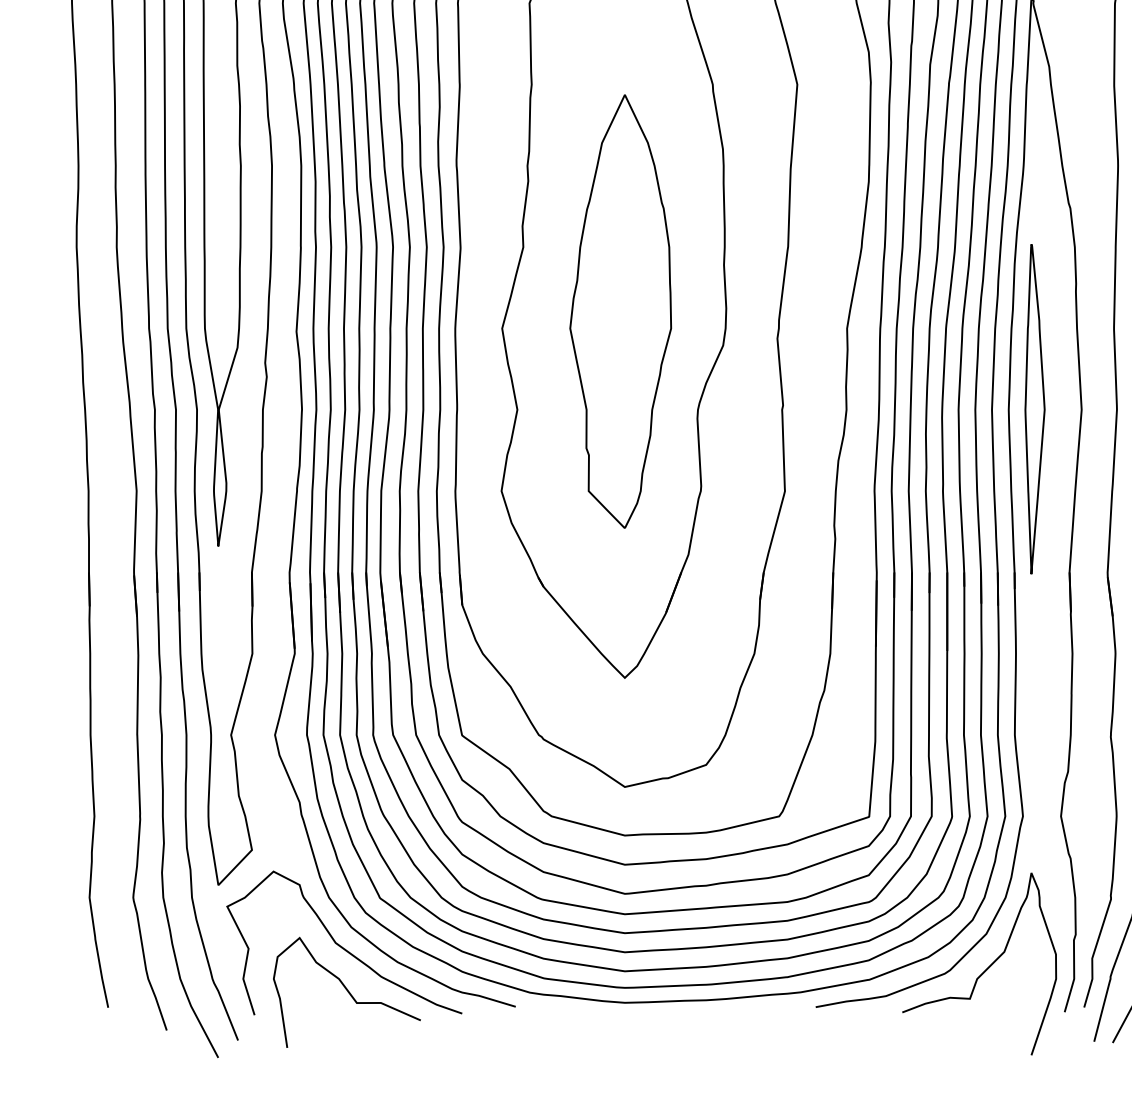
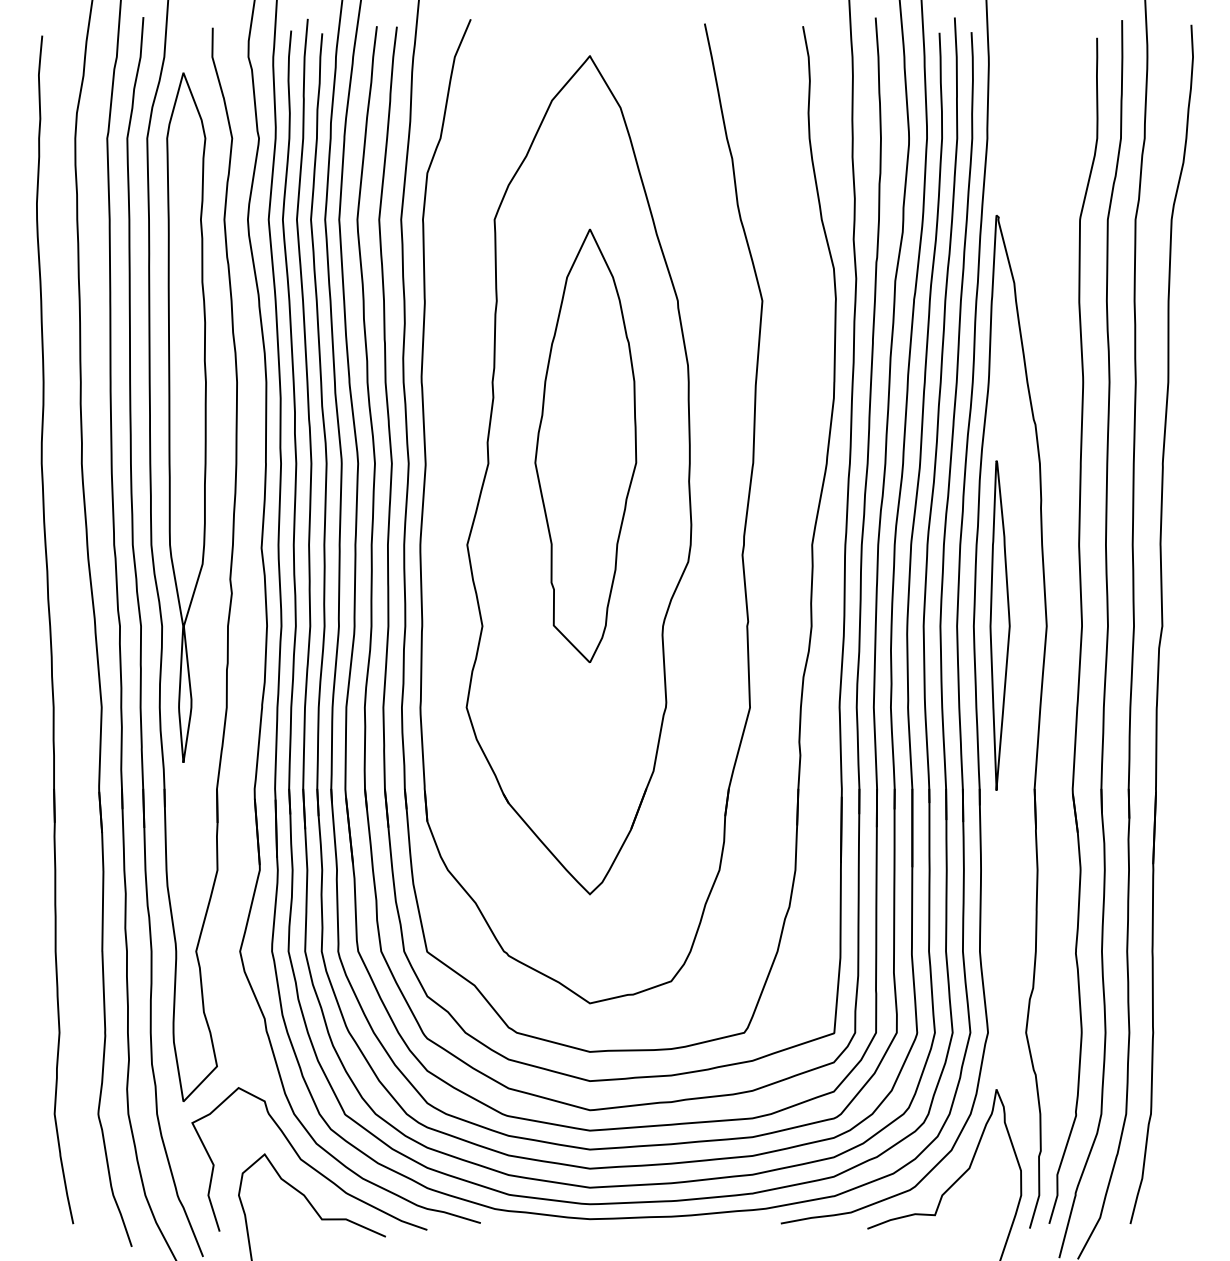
part: (620, 311) -> (585, 445), moved

